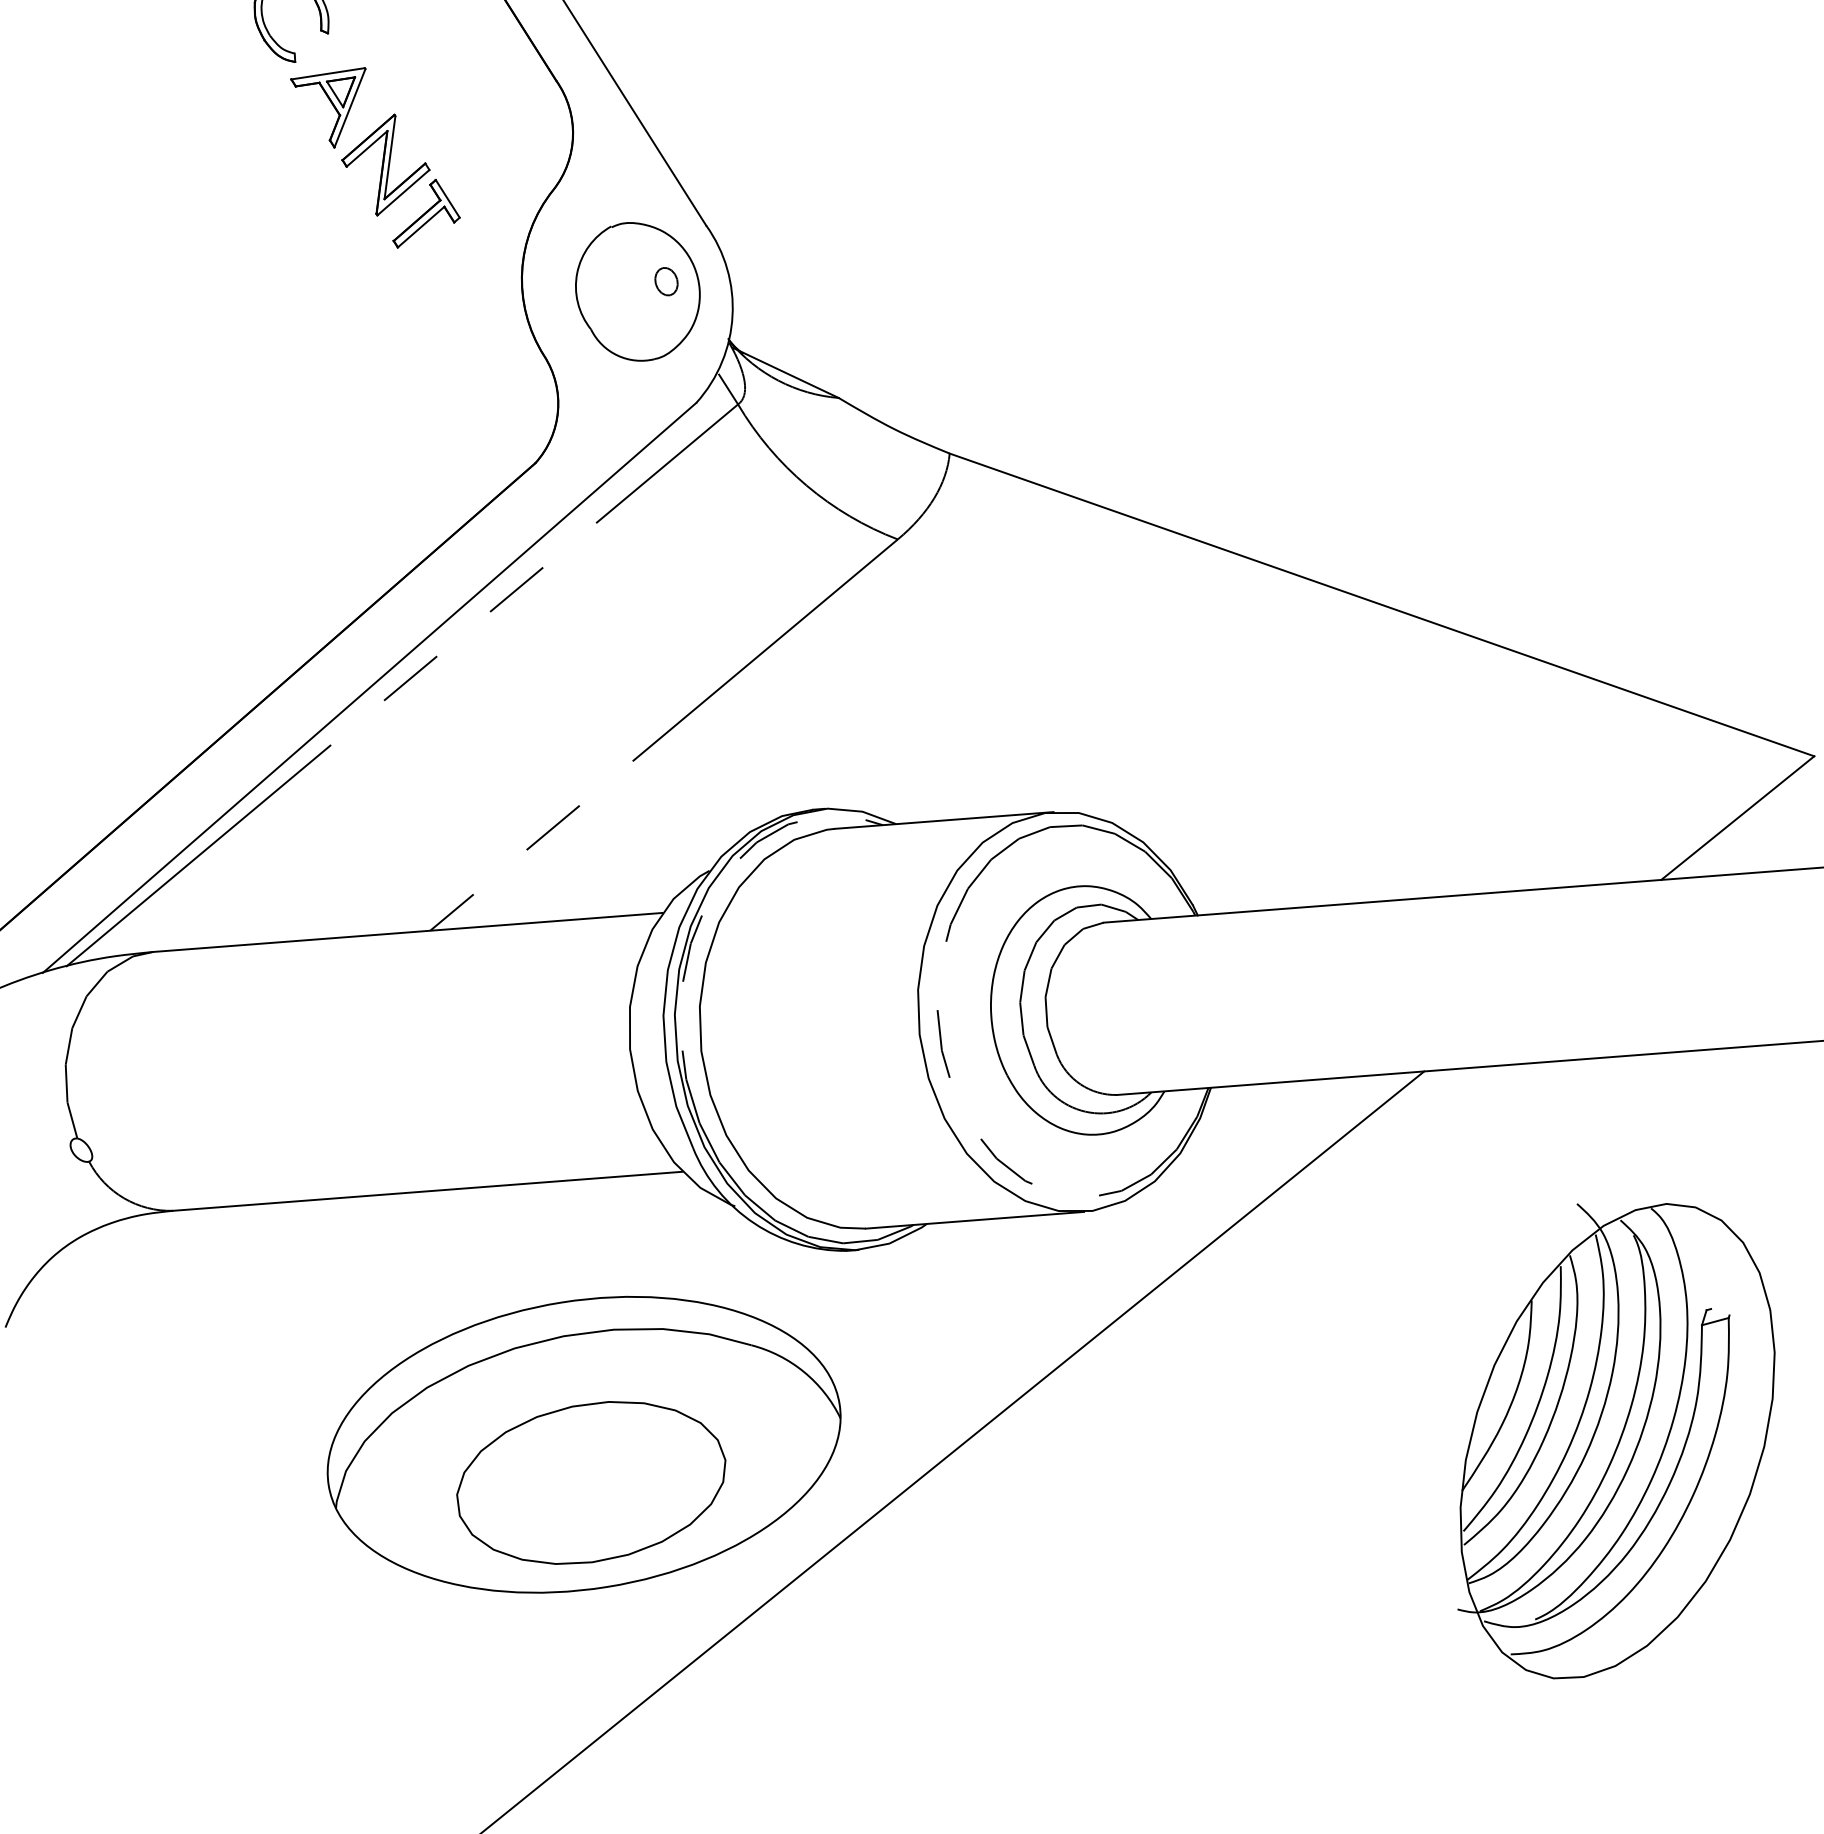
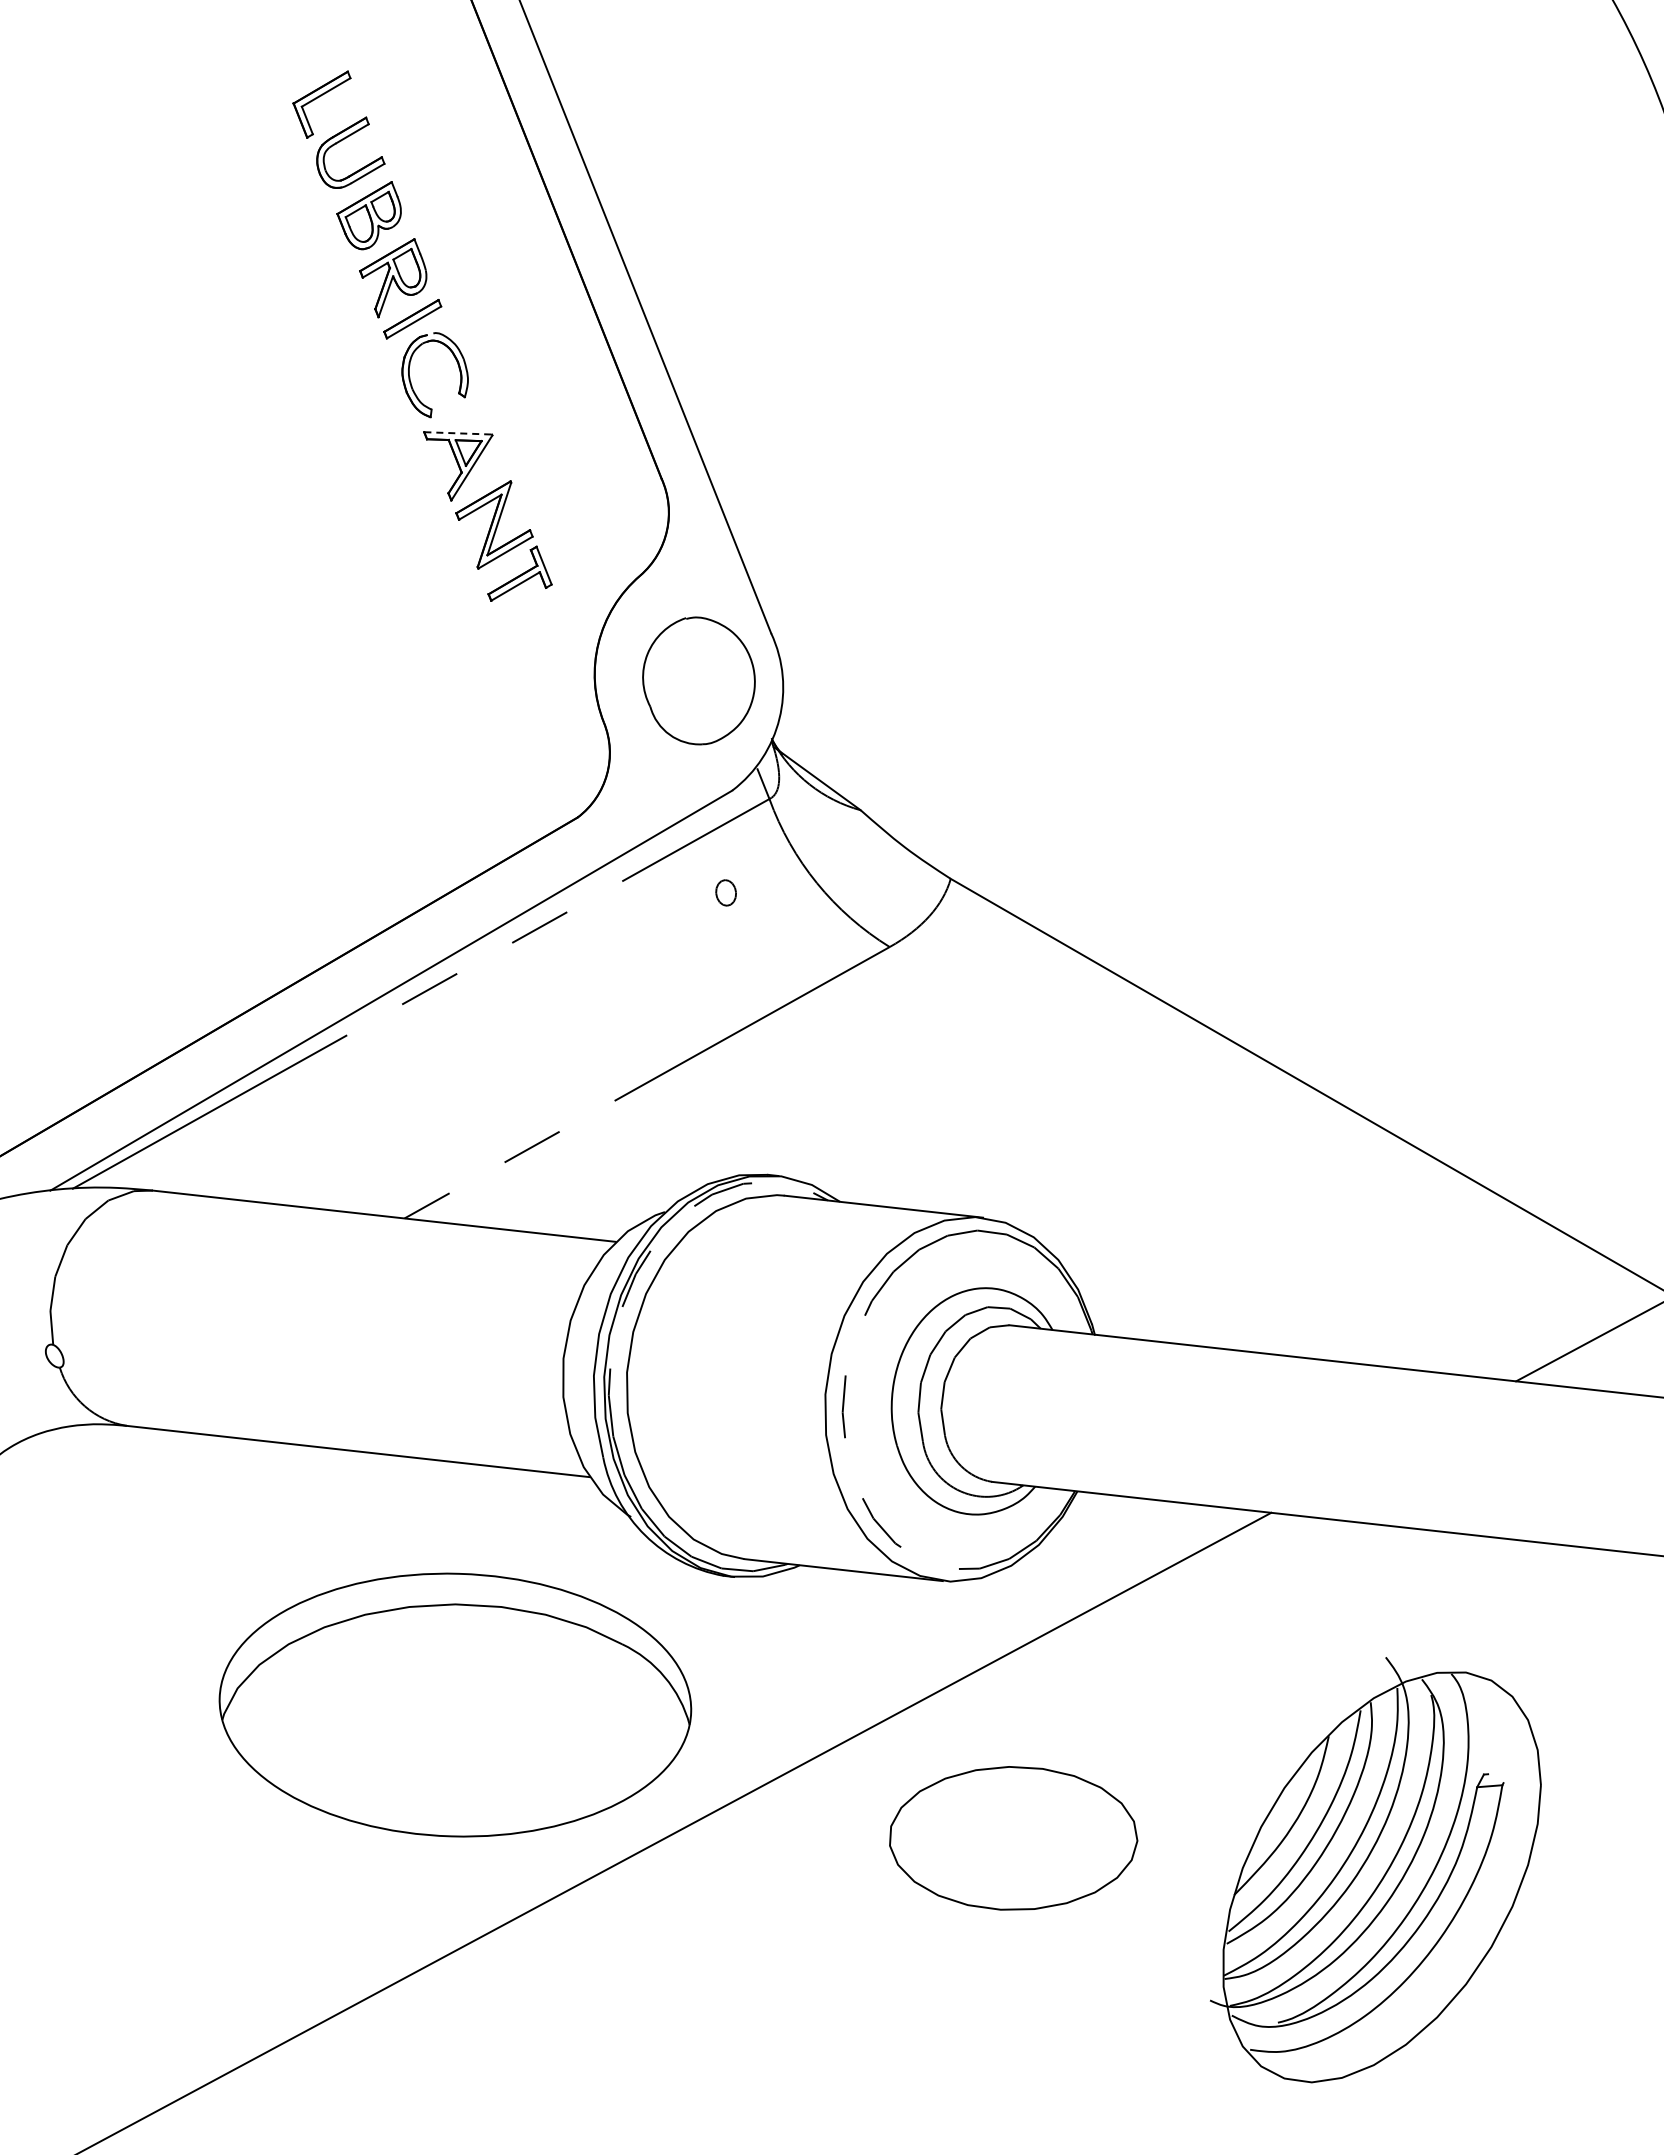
line: (328, 73) -> (458, 433), solid -> dashed
part: (665, 281) -> (725, 892), moved
part: (591, 1482) -> (1013, 1838), moved

